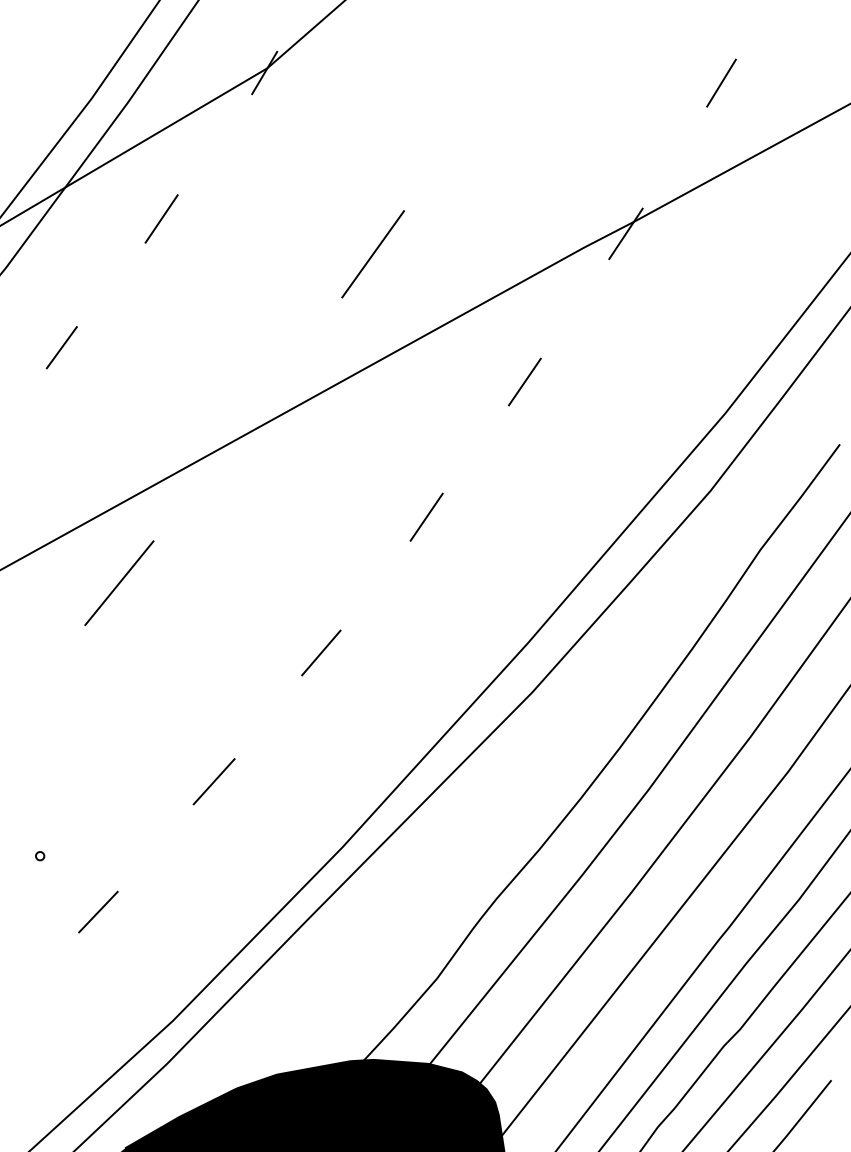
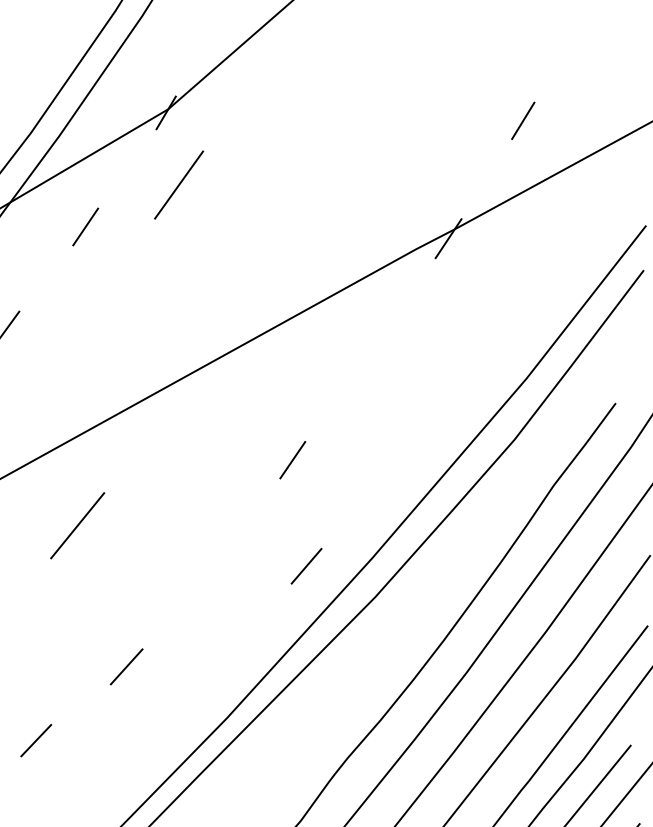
line: (372, 254) -> (178, 185), moved
line: (524, 381) -> (369, 354), removed
line: (119, 583) -> (77, 526), moved
line: (321, 652) -> (306, 565), moved
line: (98, 911) -> (36, 740), moved

